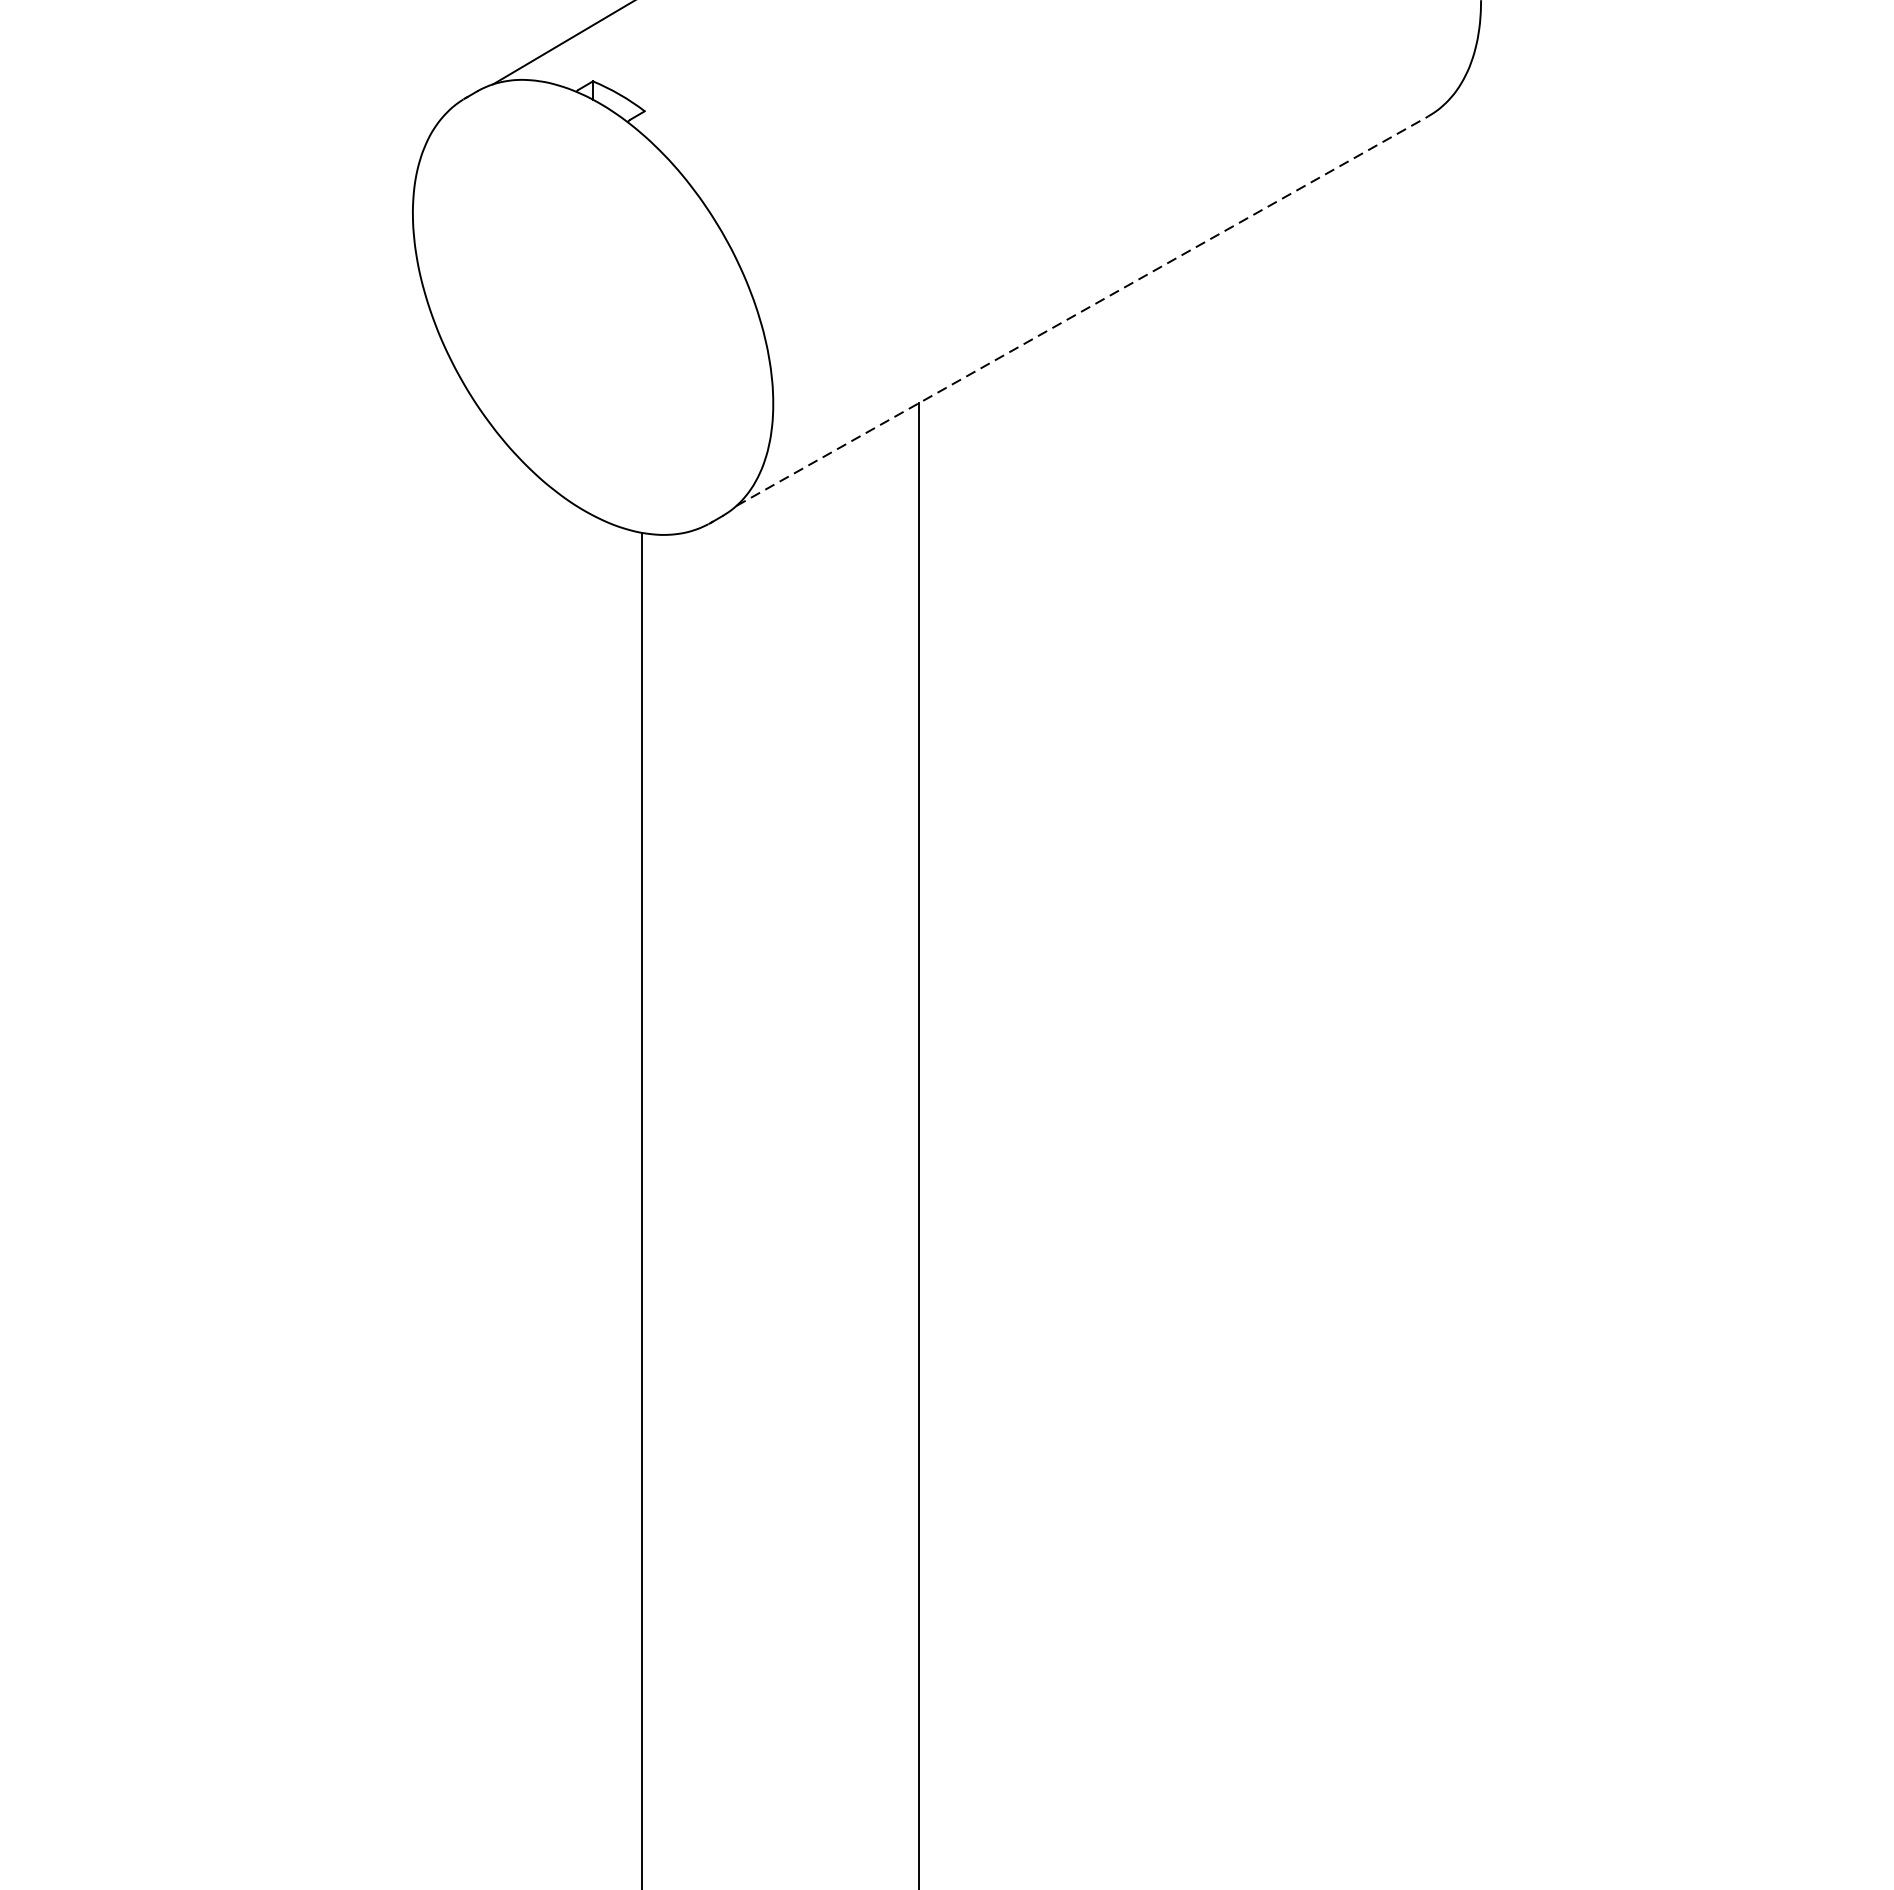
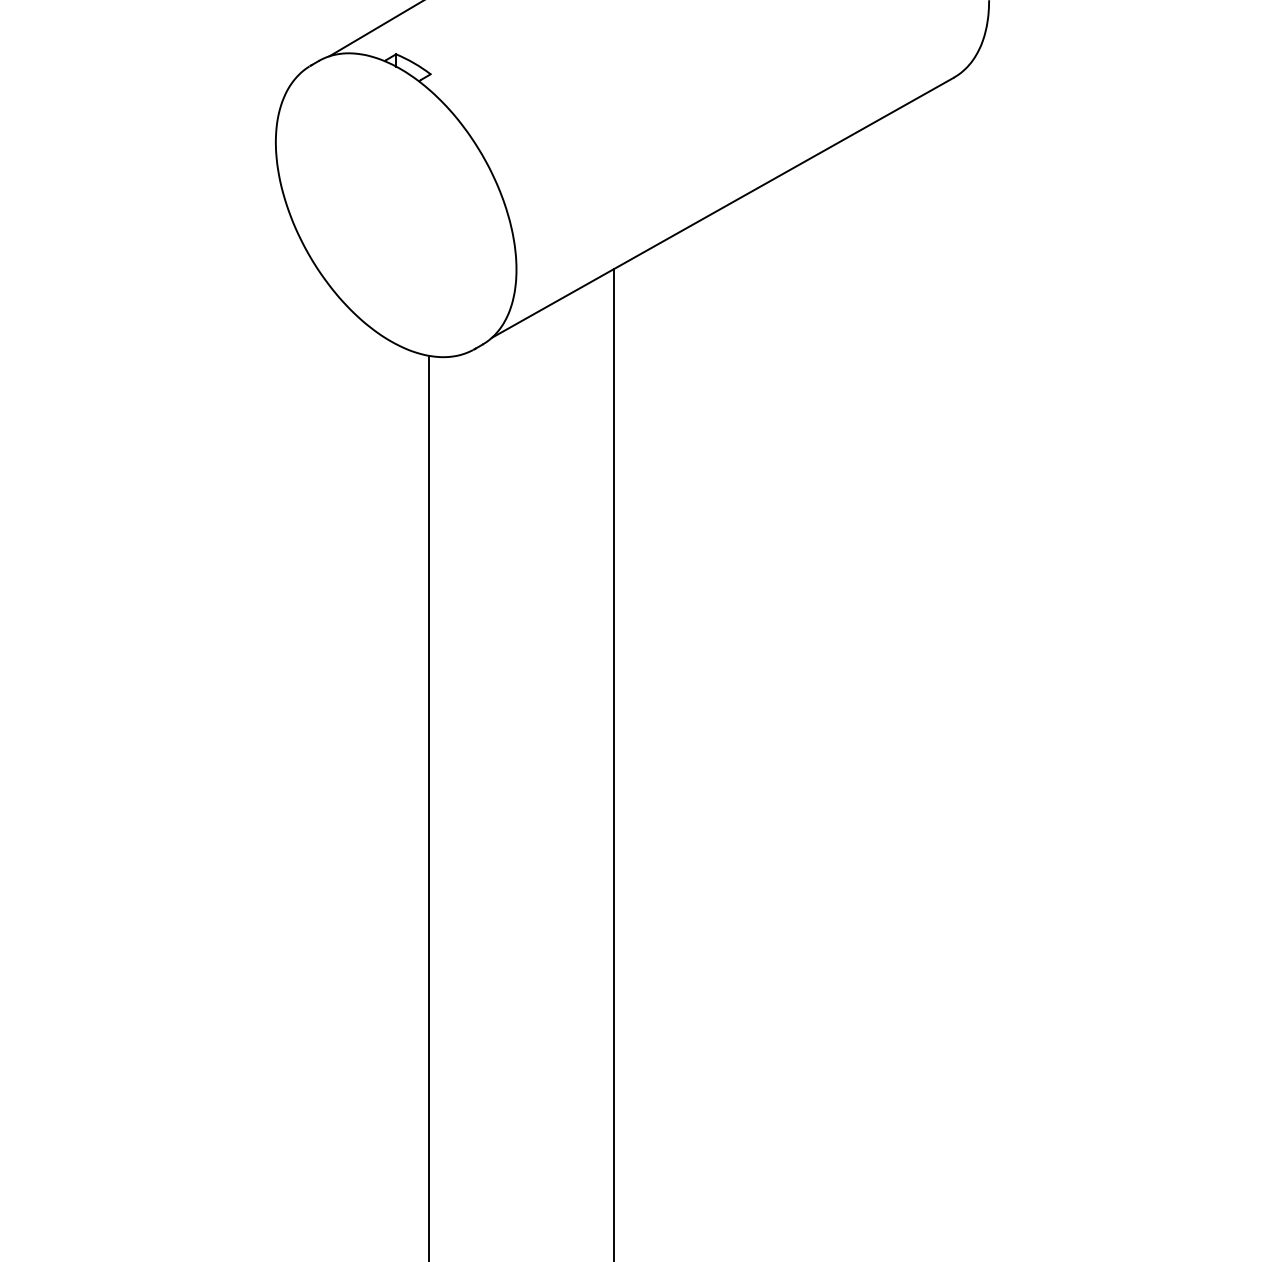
line: (1081, 310) -> (722, 207), dashed -> solid

